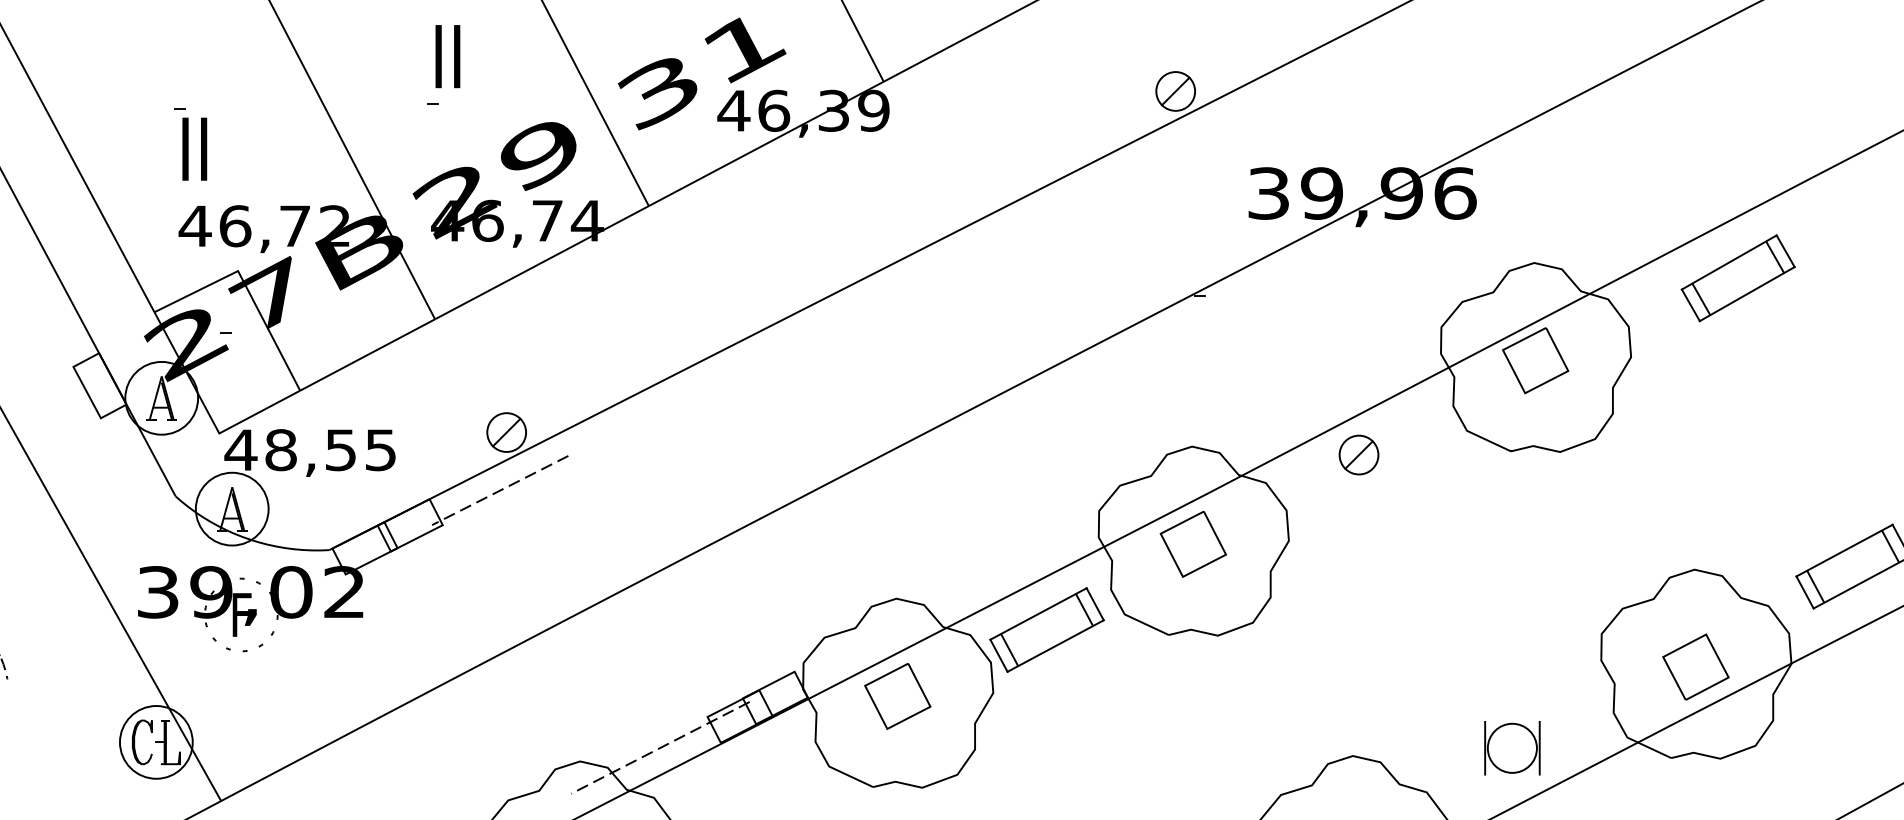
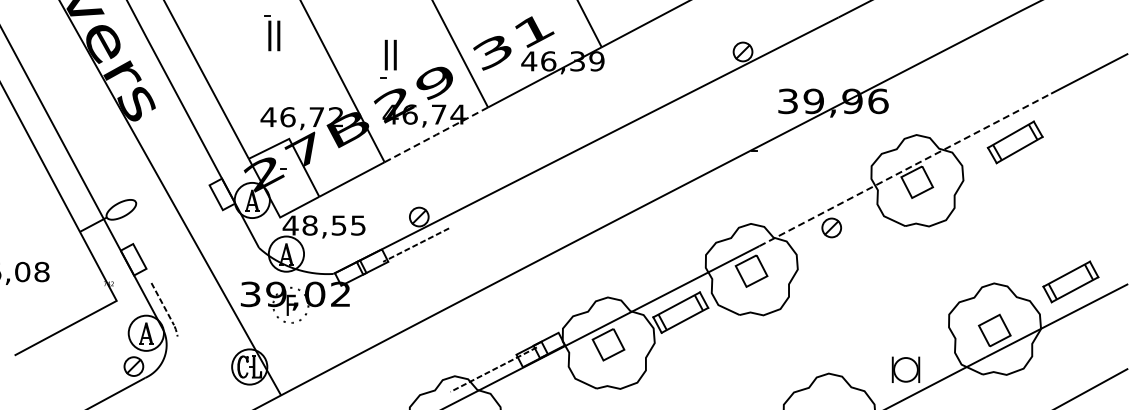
part: (443, 63) -> (388, 58), moved
part: (191, 144) -> (272, 33), moved
line: (542, 261) -> (436, 134), solid -> dashed
line: (1511, 334) -> (905, 169), solid -> dashed

